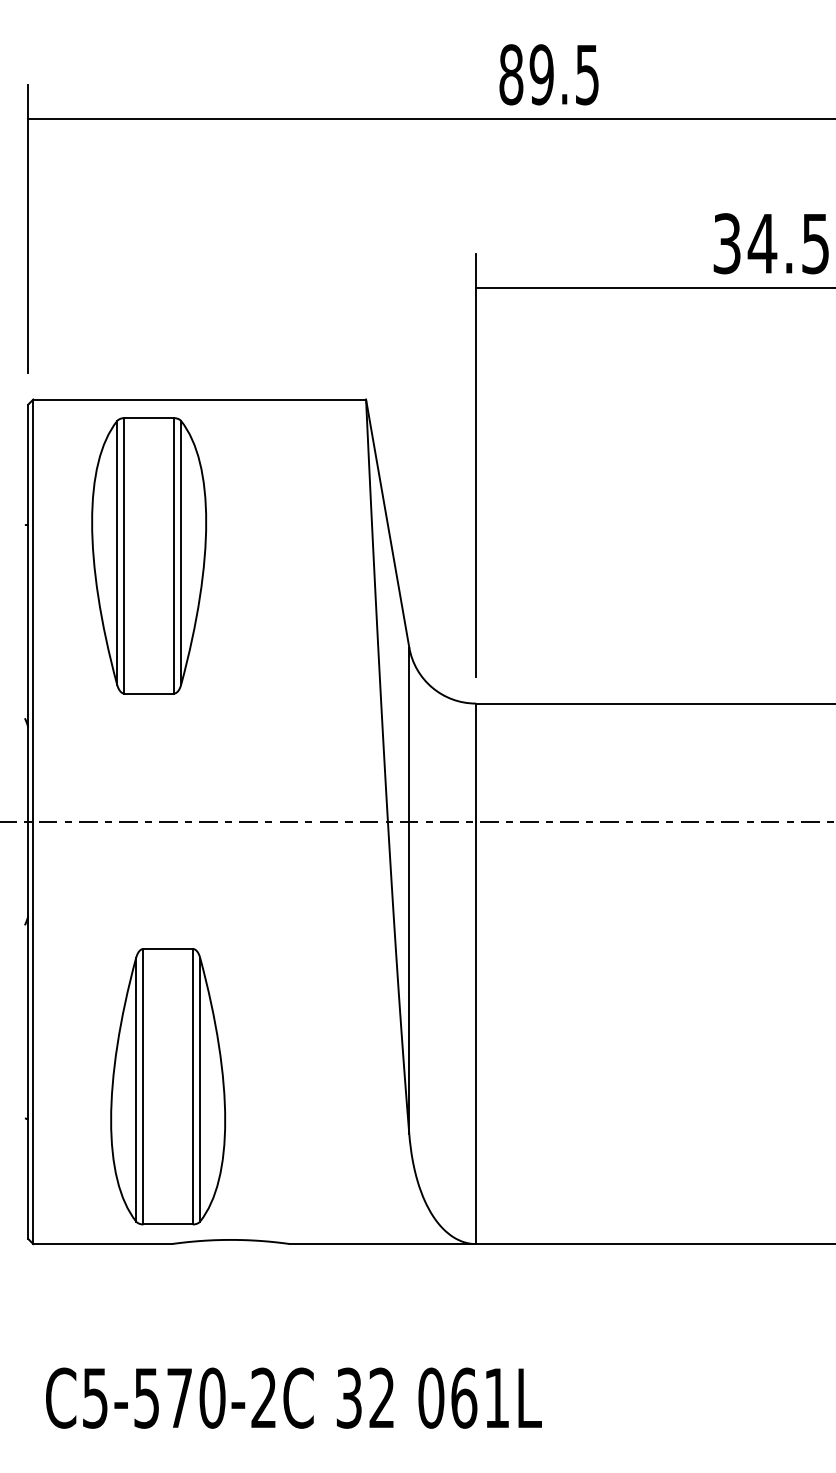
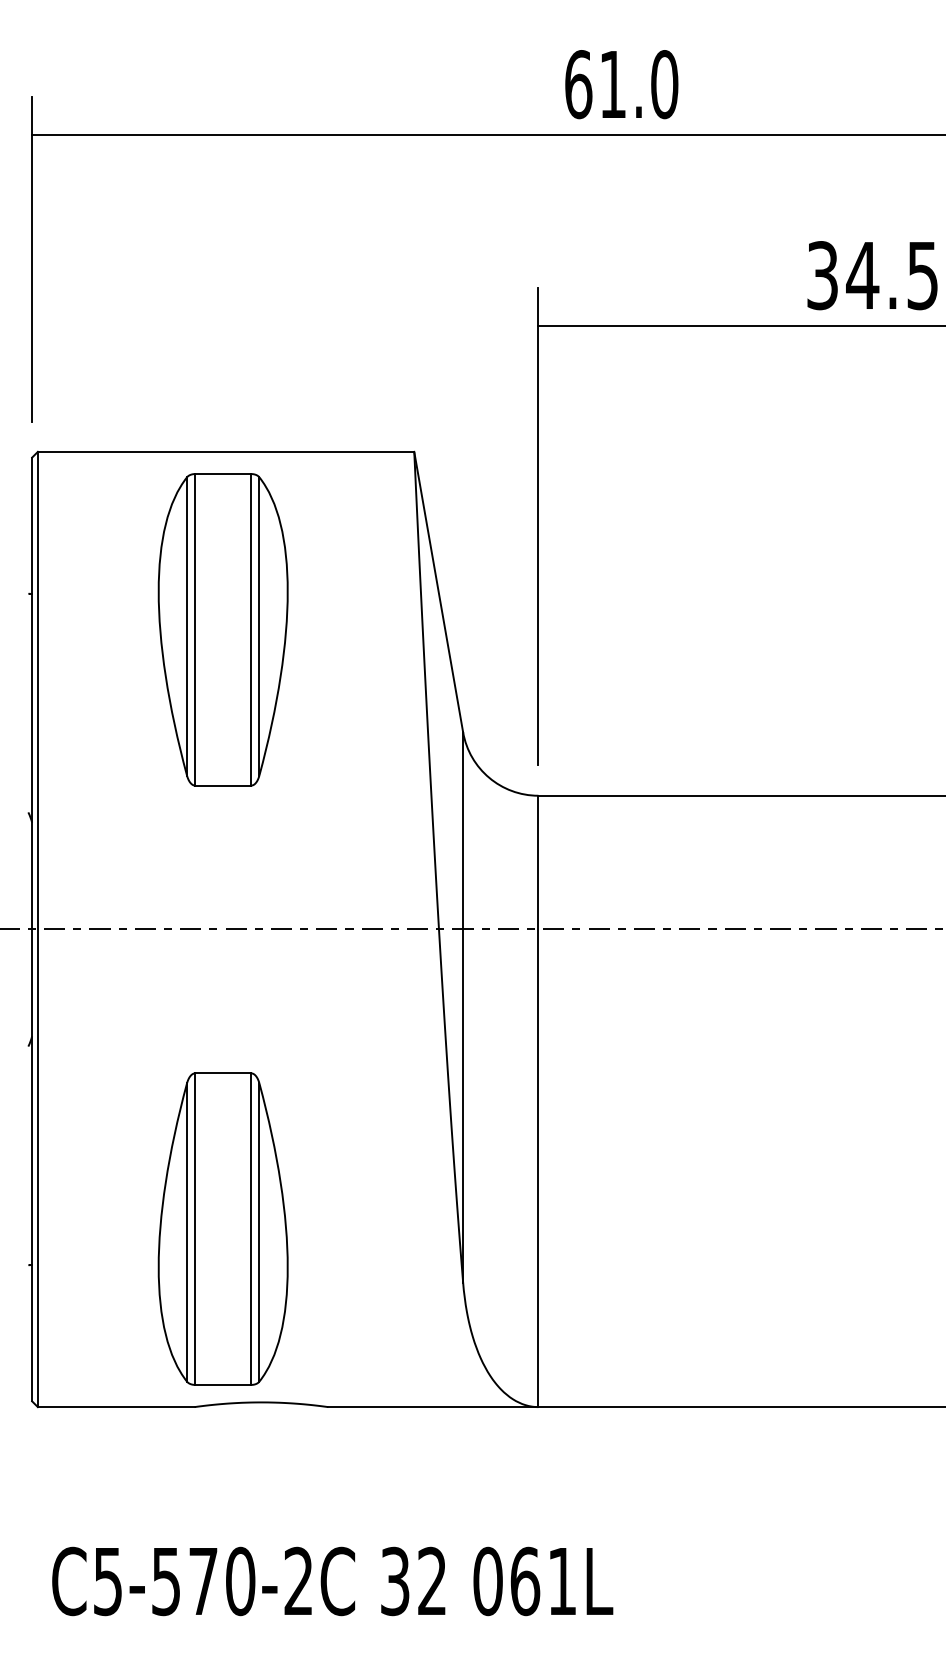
text: (549, 74) -> (621, 84), 89.5 -> 61.0
part: (148, 555) -> (222, 629), moved
part: (167, 1086) -> (222, 1228), moved

